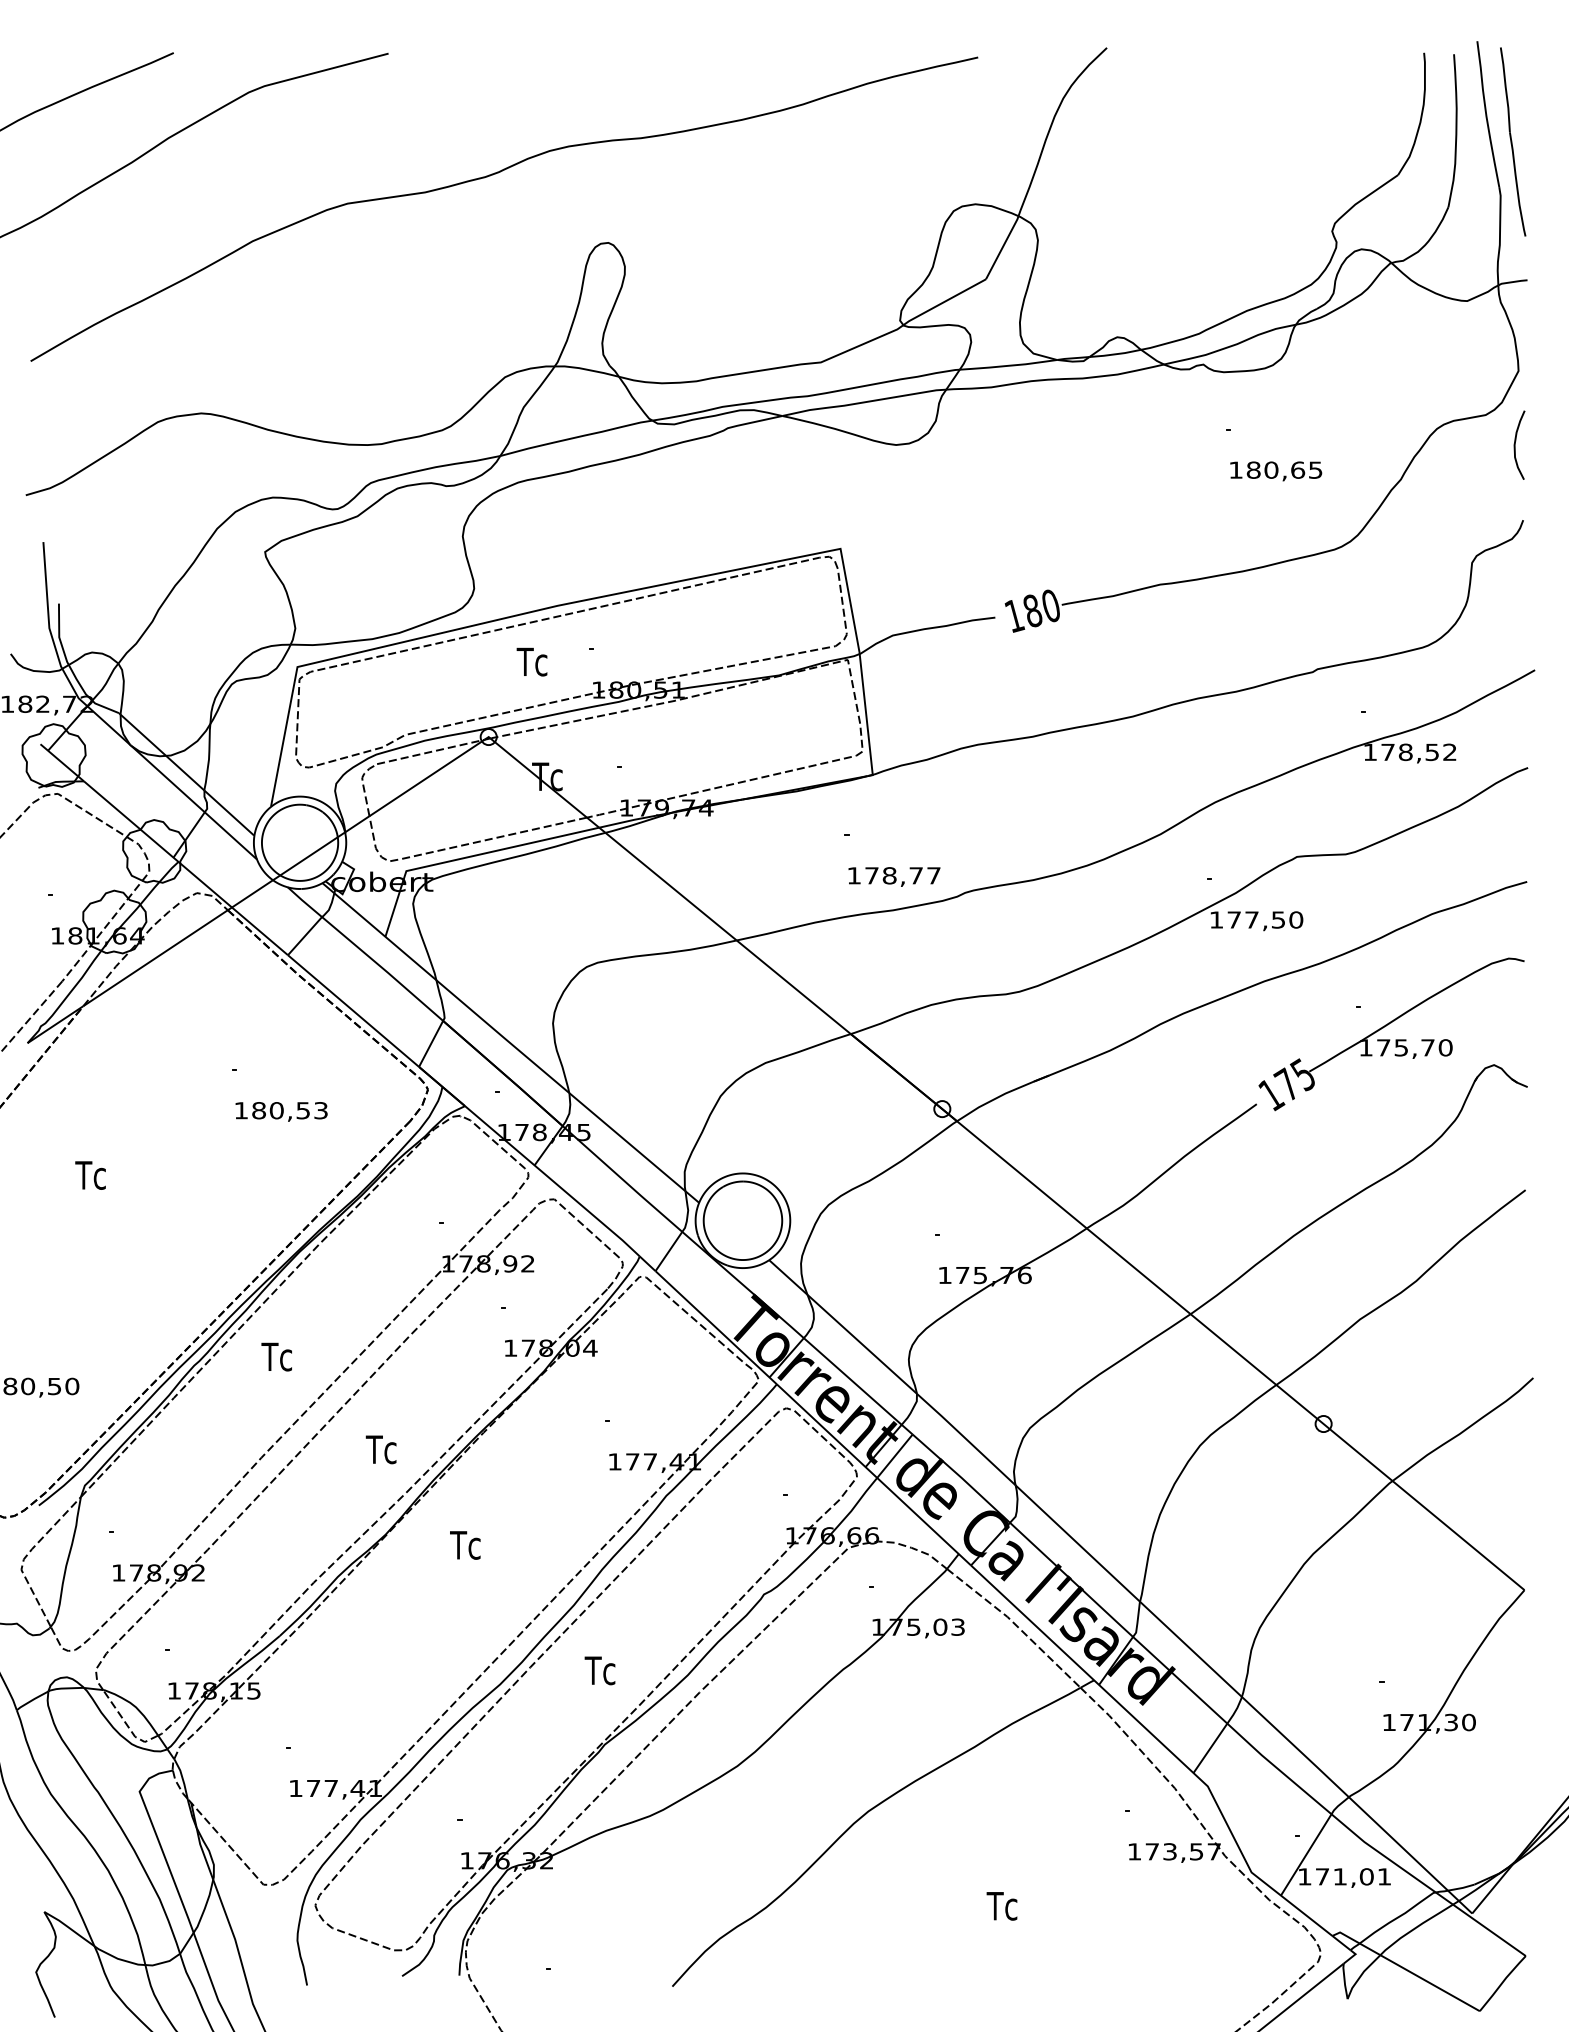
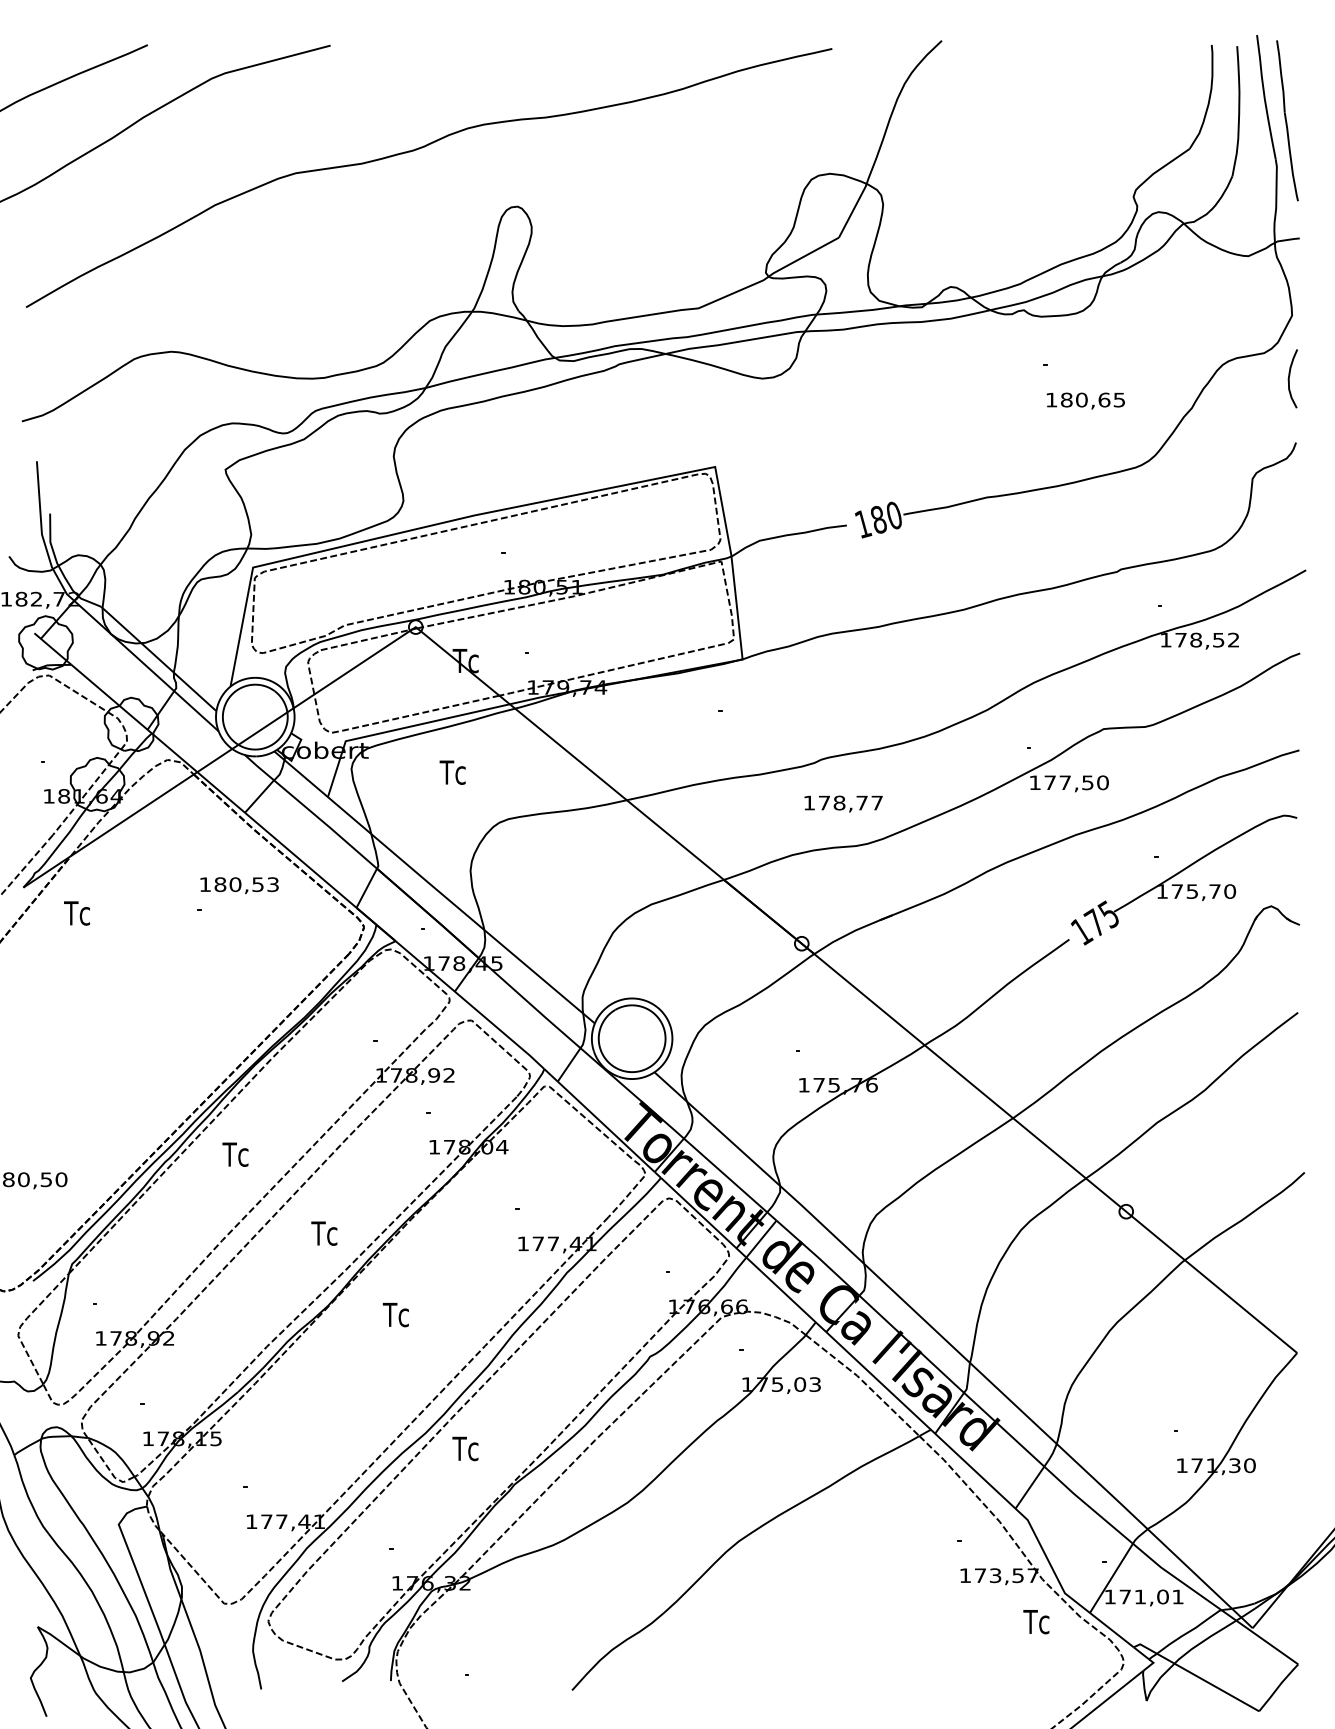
text: (531, 661) -> (452, 772), moved
text: (894, 876) -> (843, 803), moved
text: (281, 1111) -> (239, 885), moved
text: (90, 1175) -> (76, 913), moved
text: (599, 1670) -> (464, 1448), moved
text: (1001, 1906) -> (1035, 1622), moved

